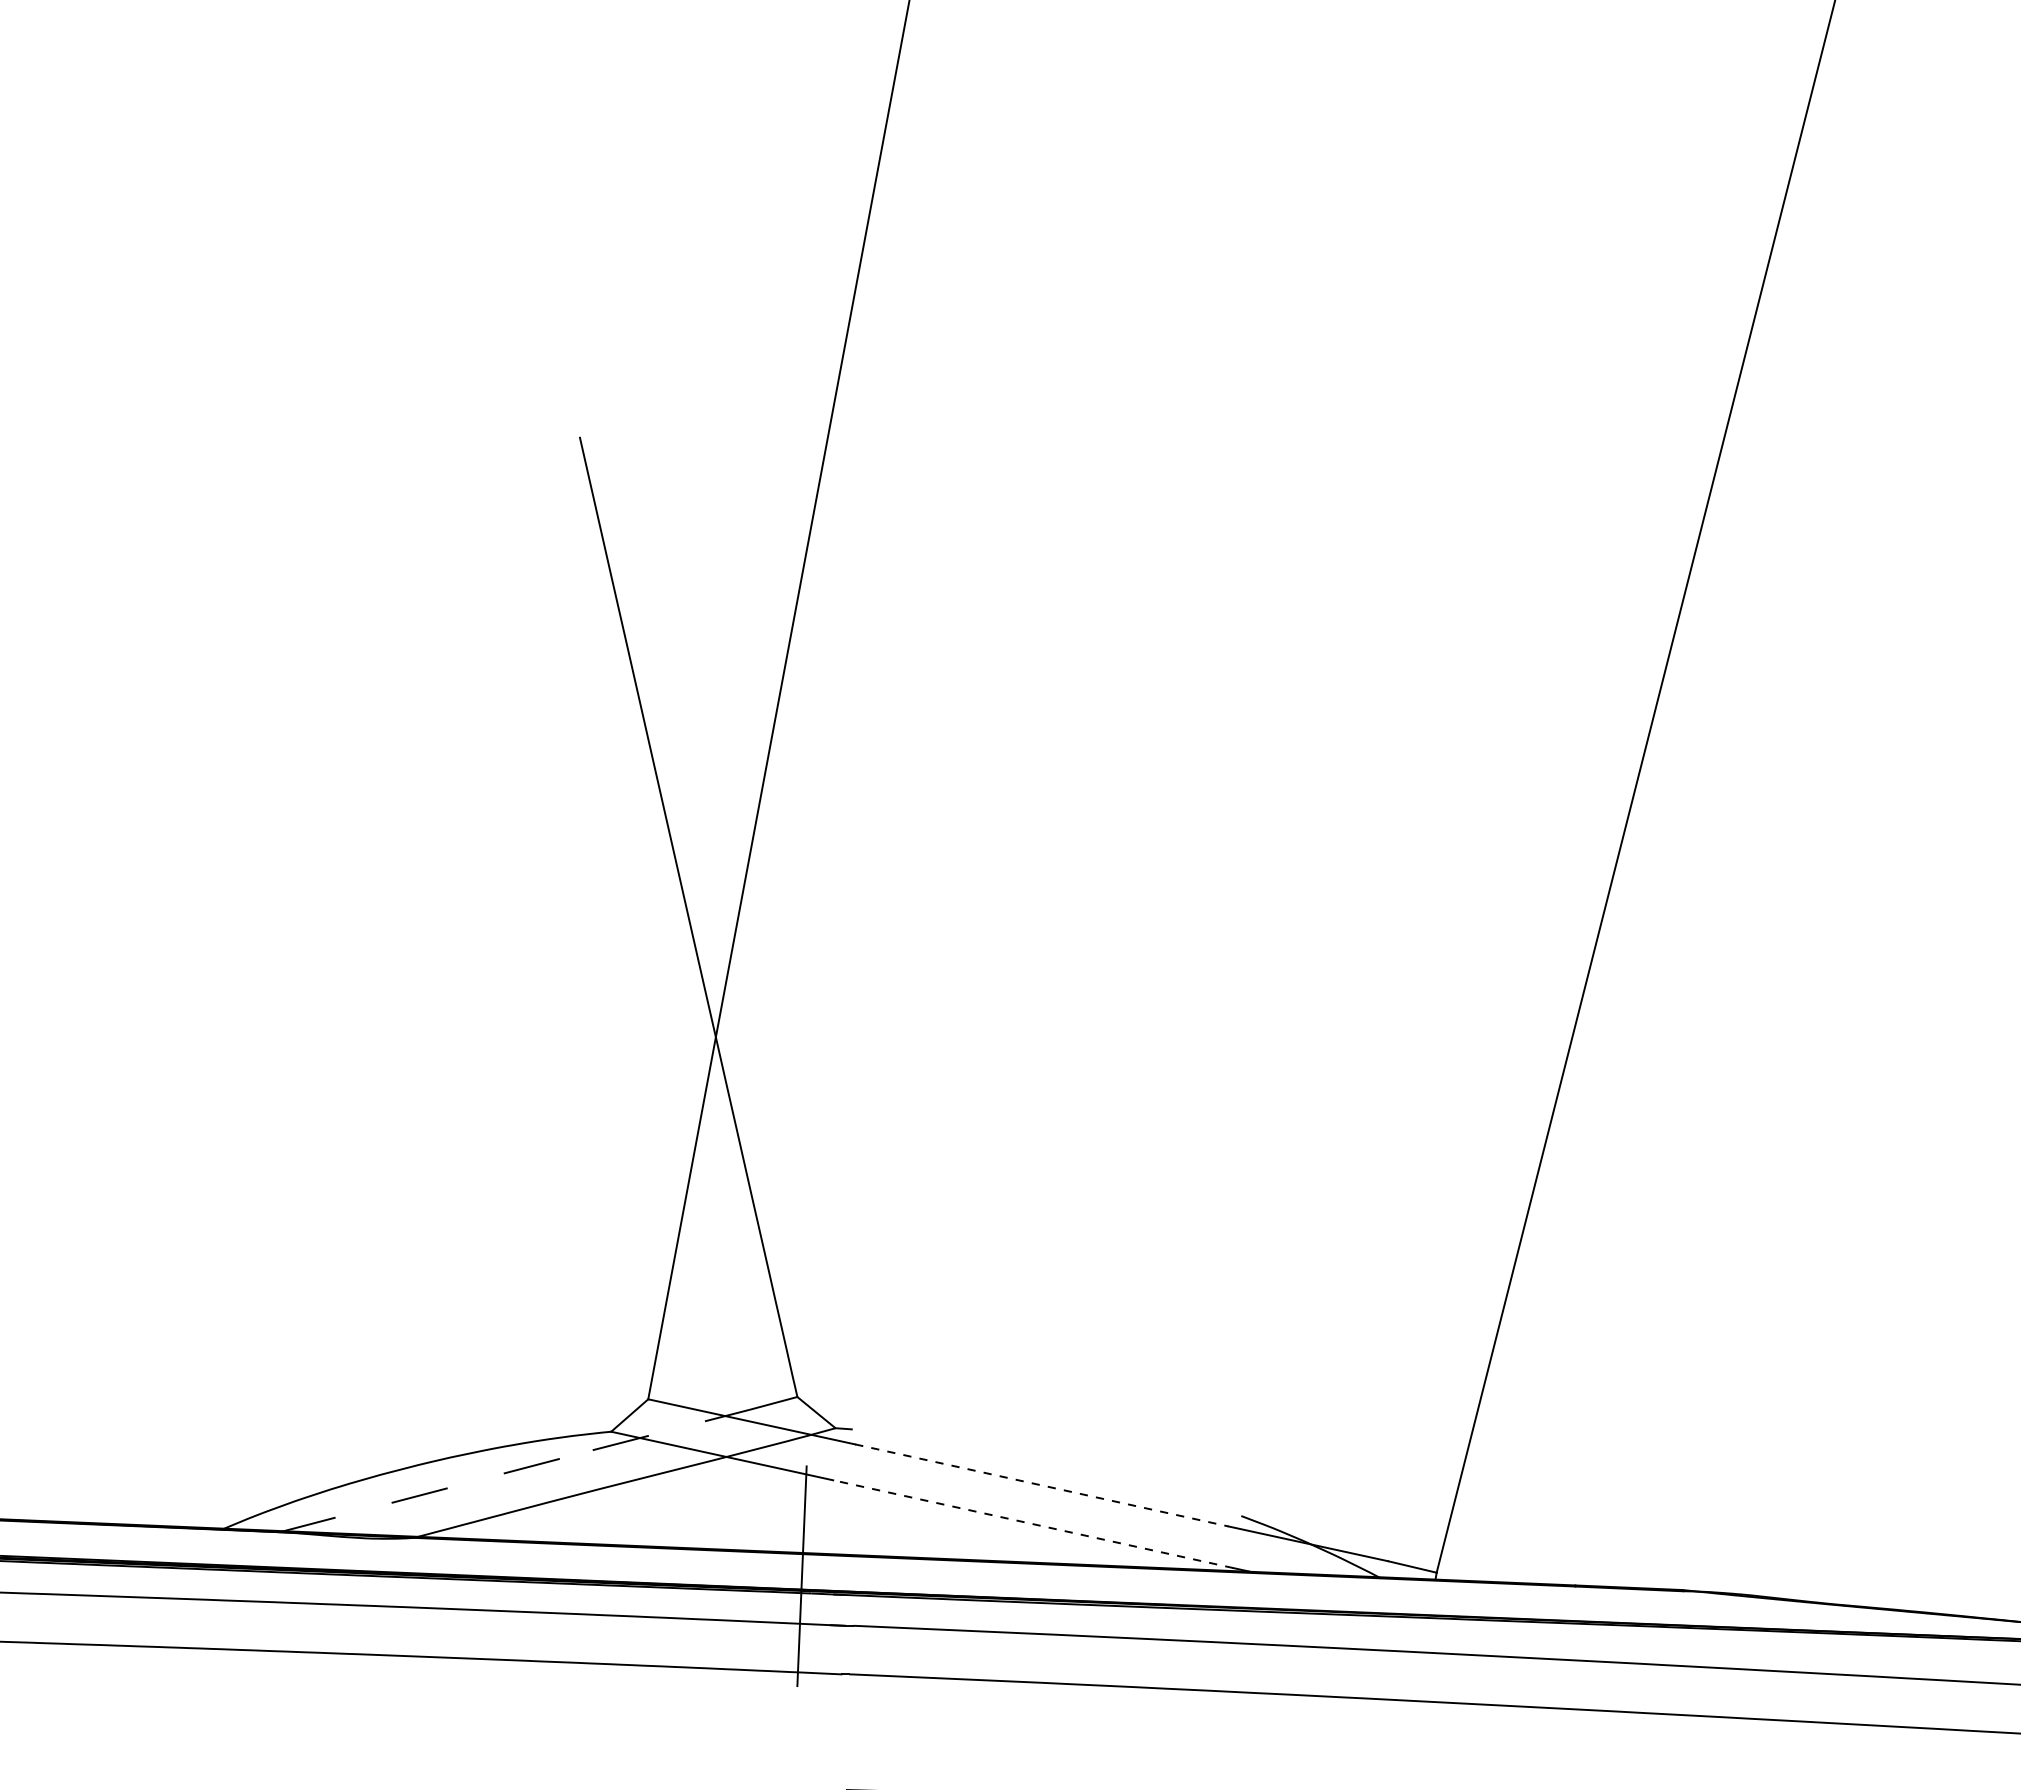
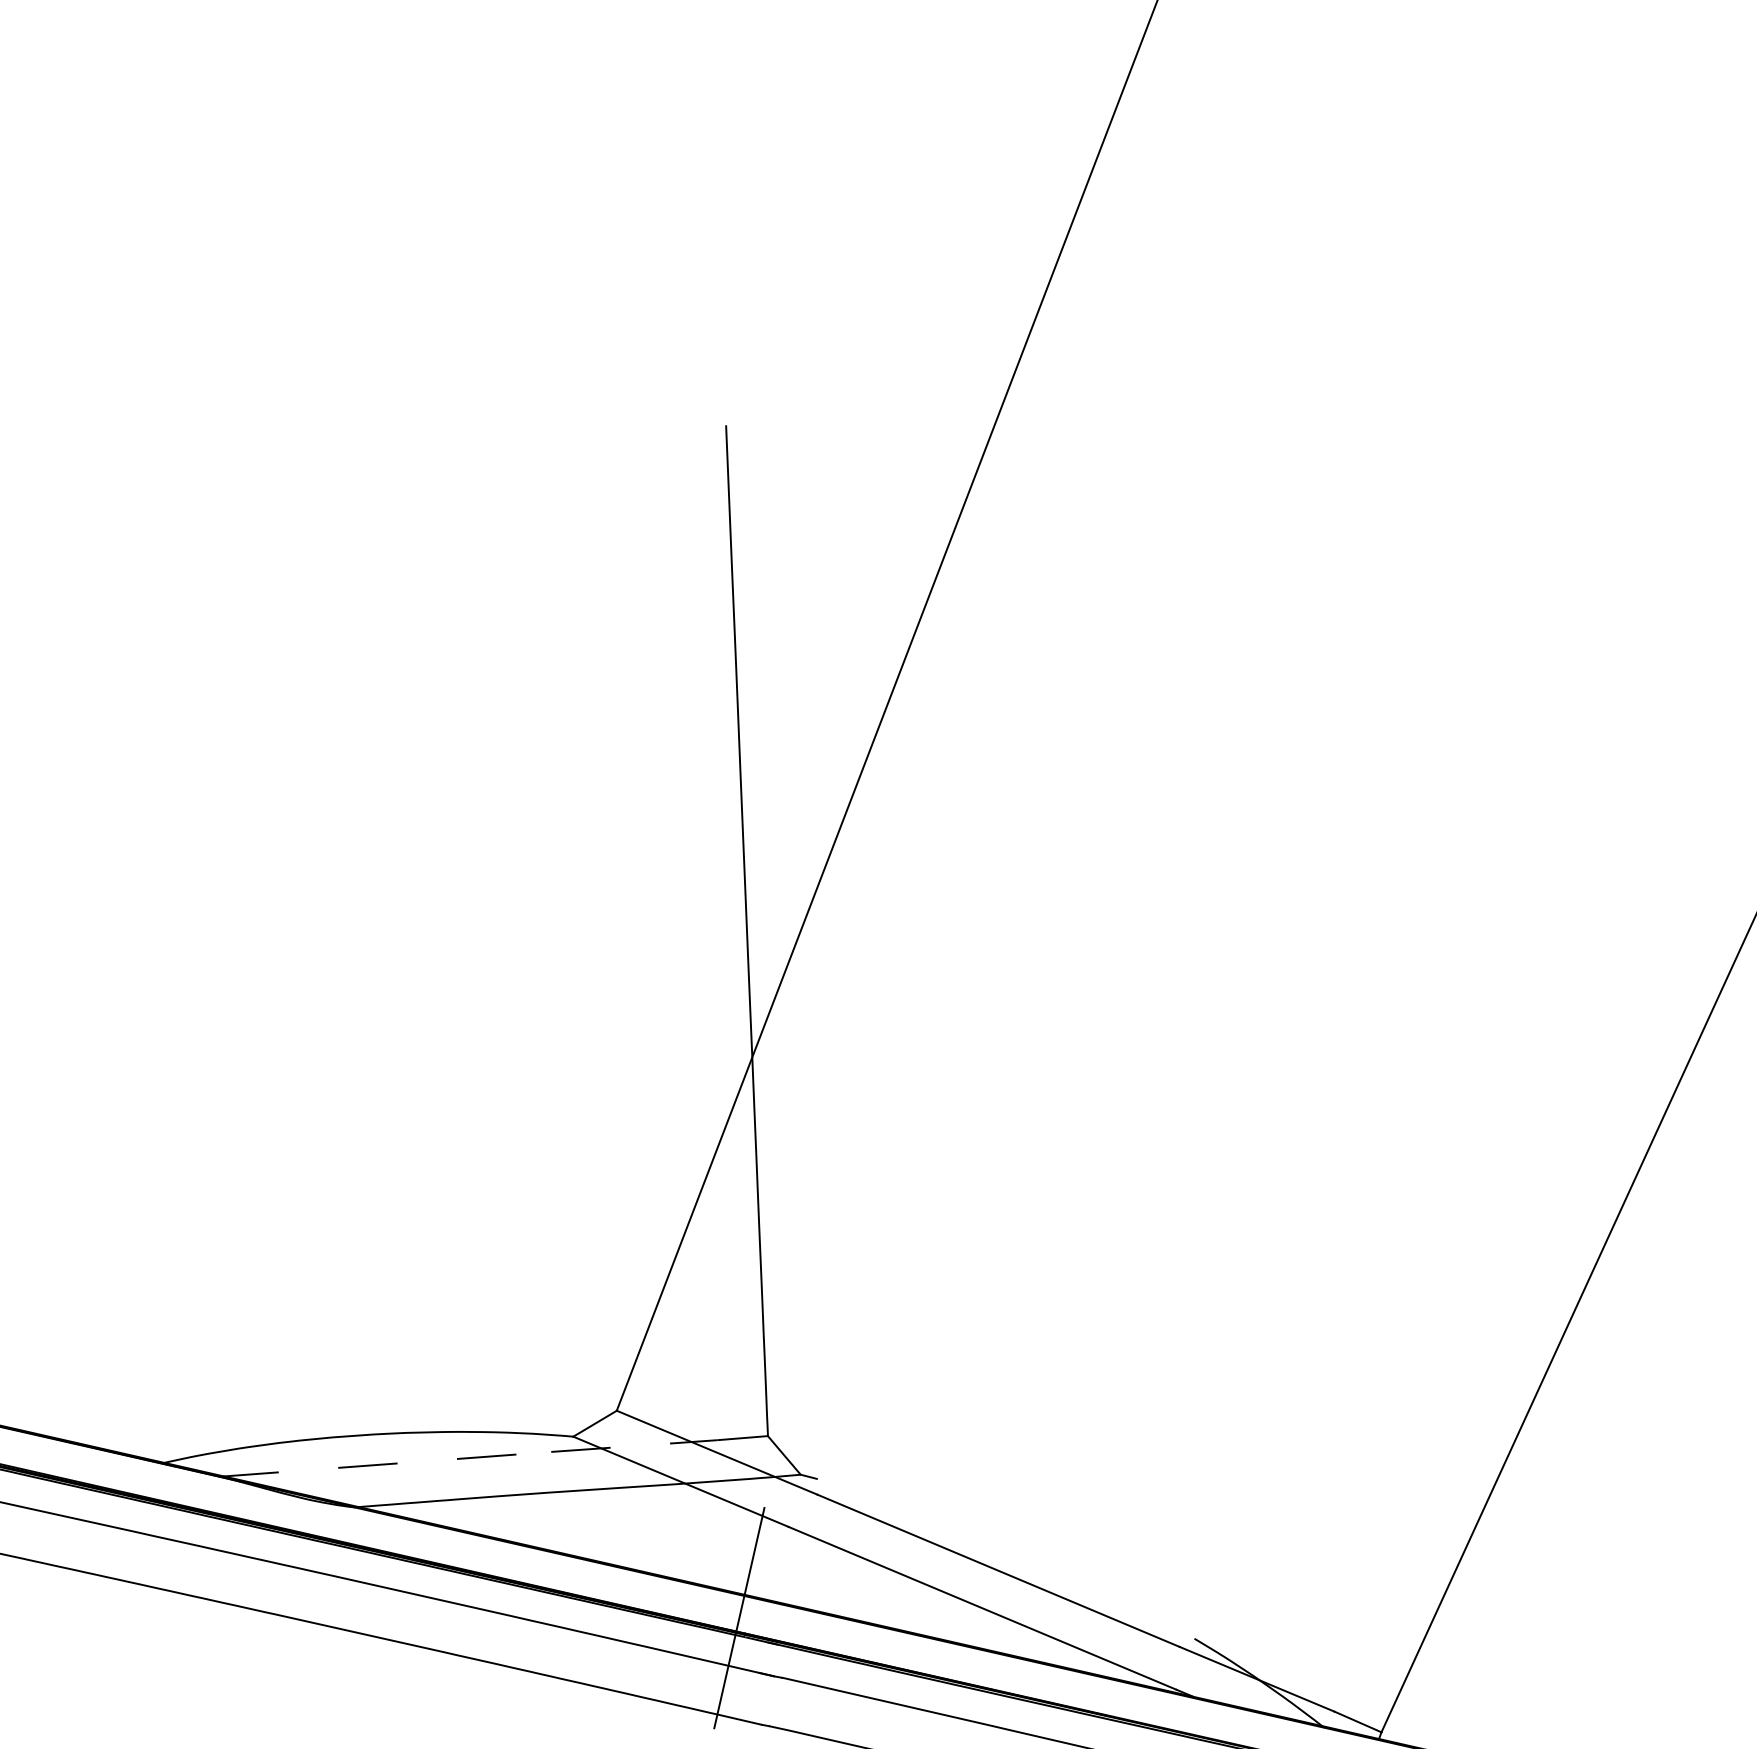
line: (1042, 1485) -> (999, 1571), dashed -> solid
line: (1033, 1524) -> (982, 1608), dashed -> solid

